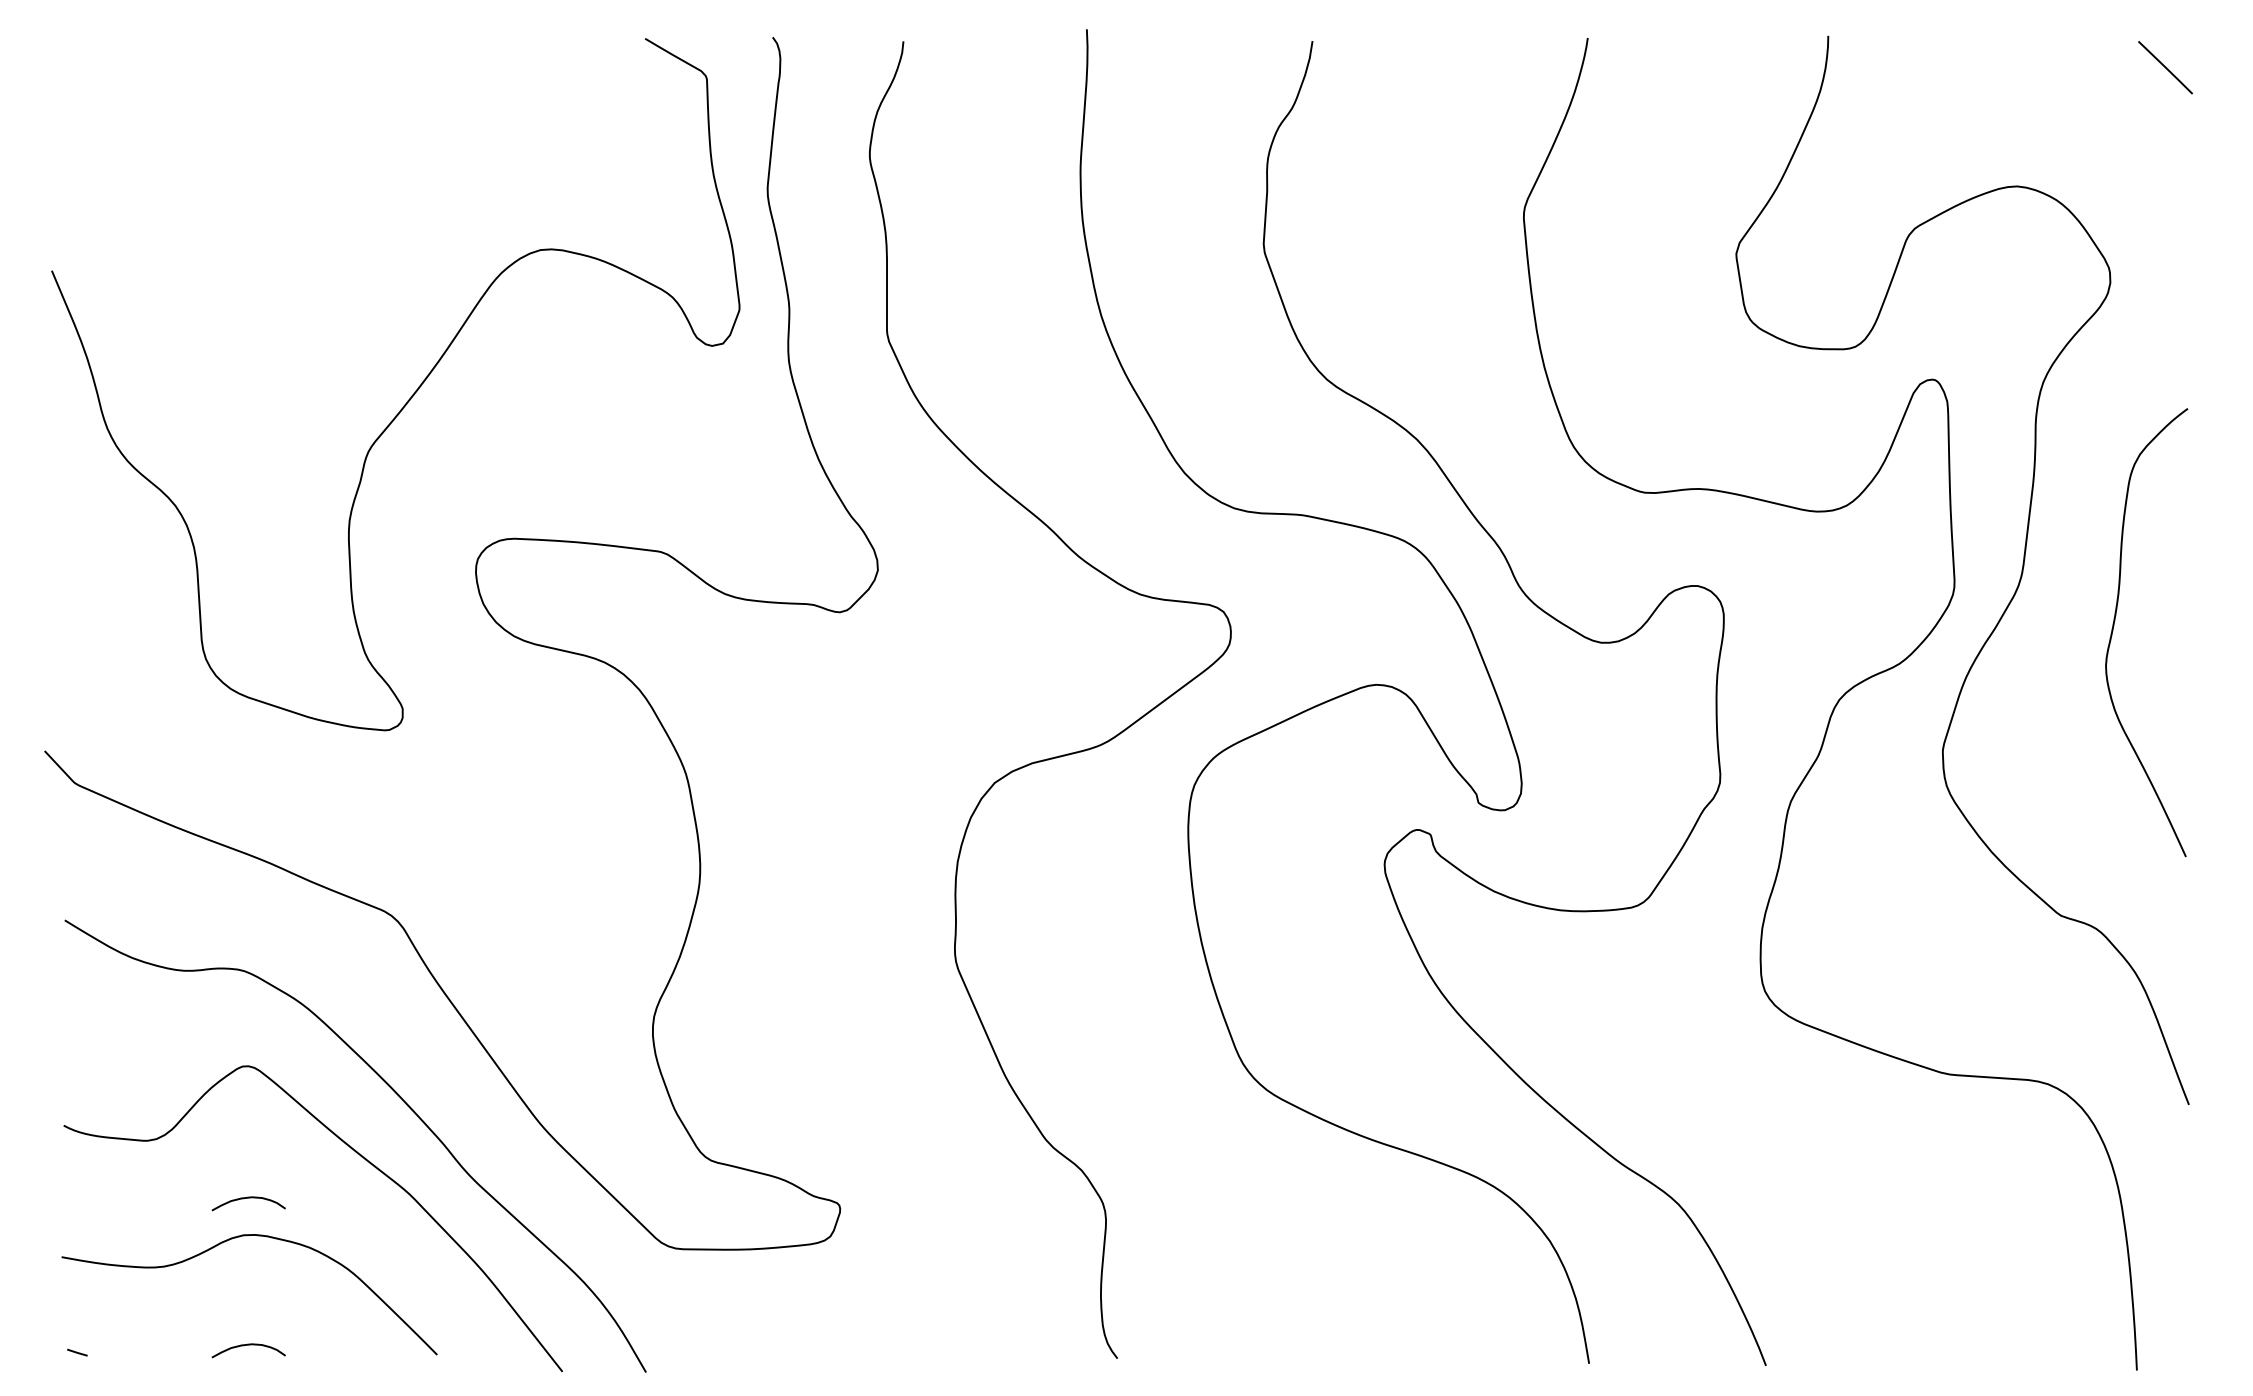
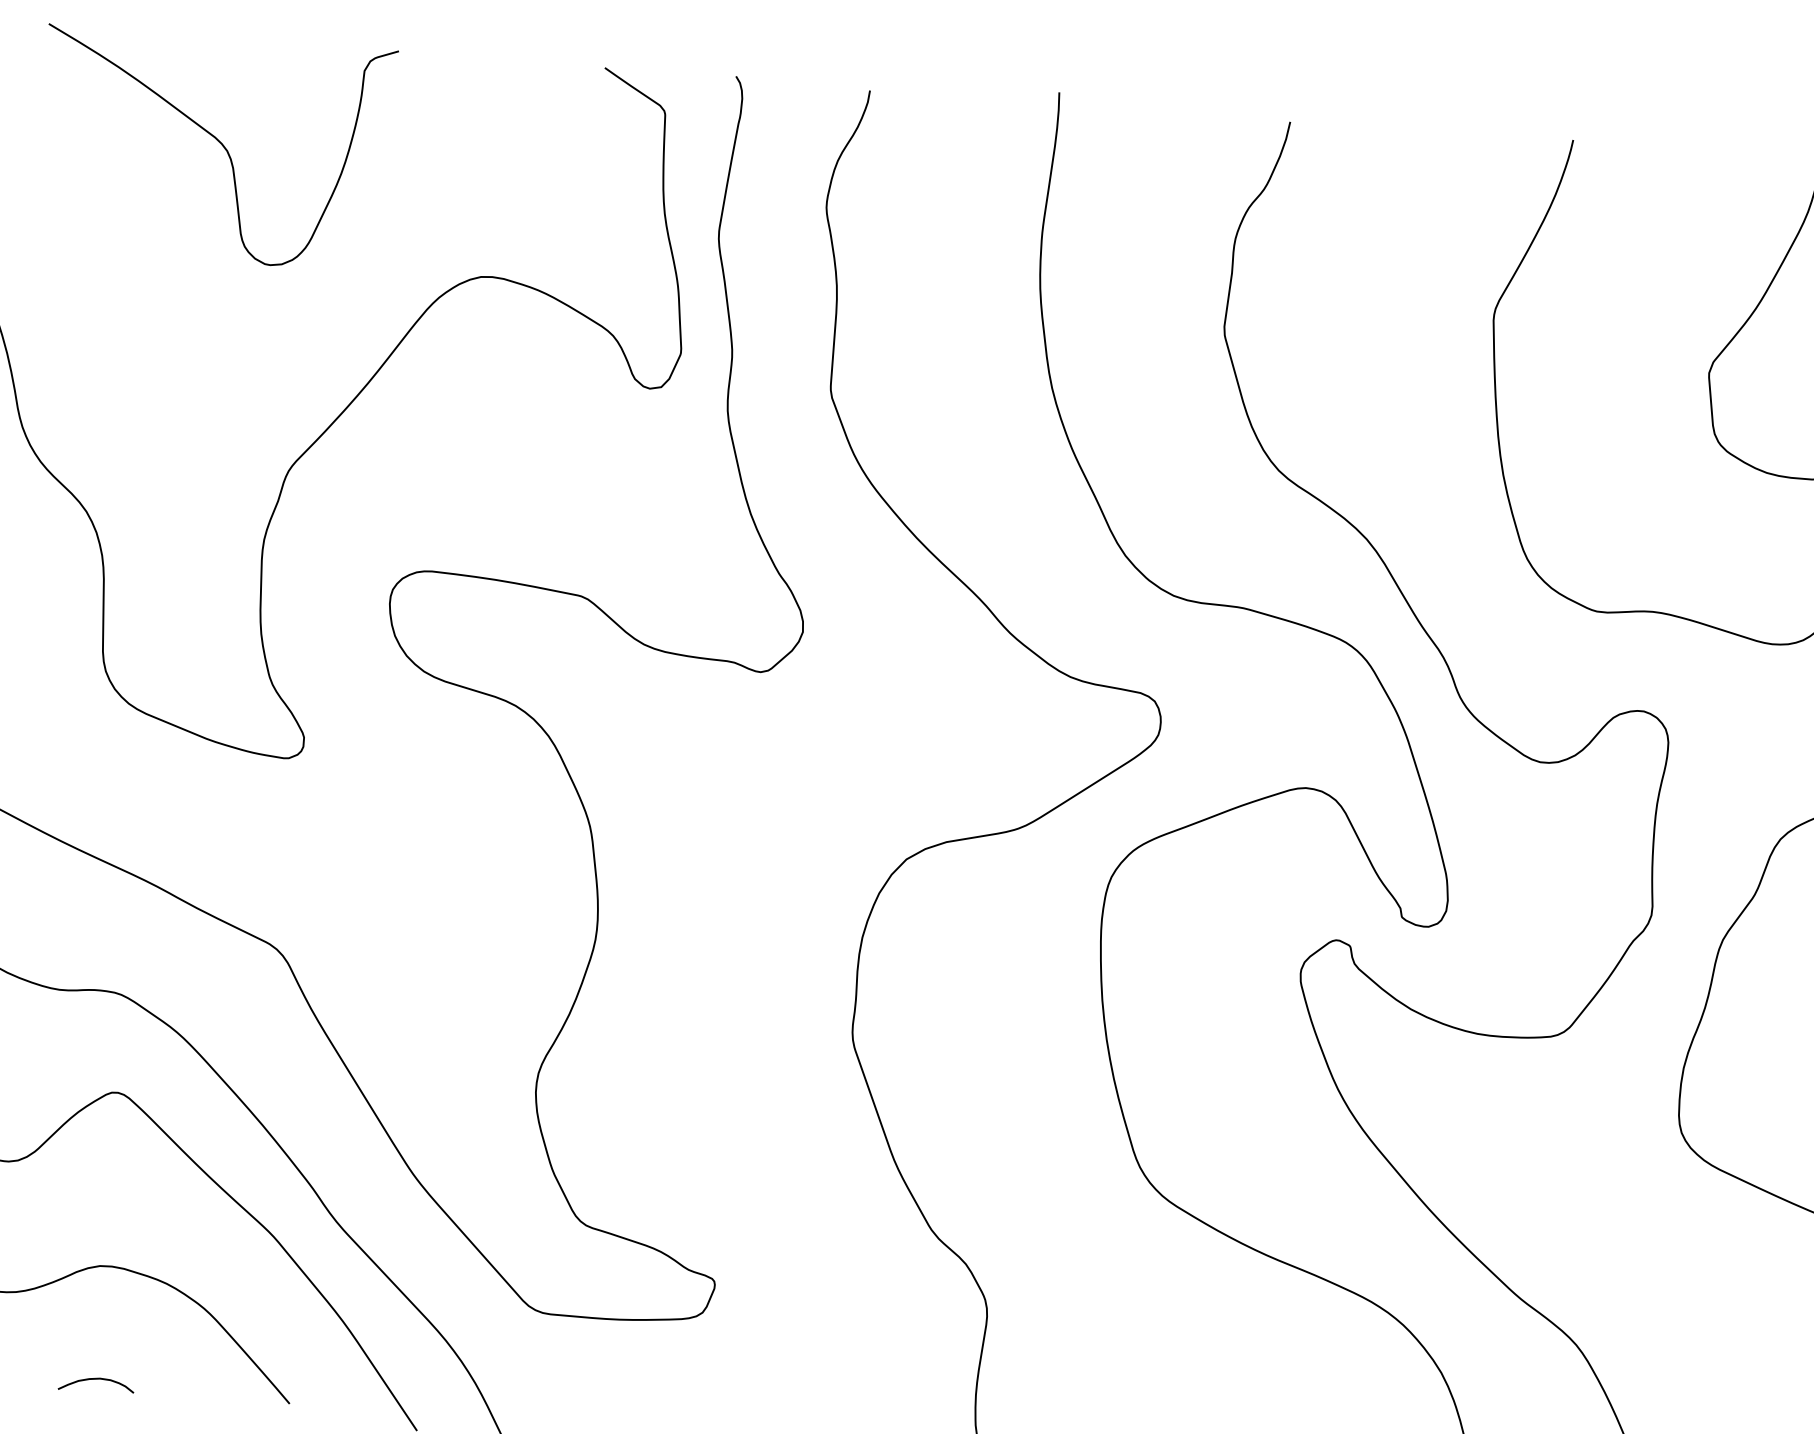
curve: (277, 139) -> (219, 143), added
curve: (248, 1198) -> (107, 1228), removed

